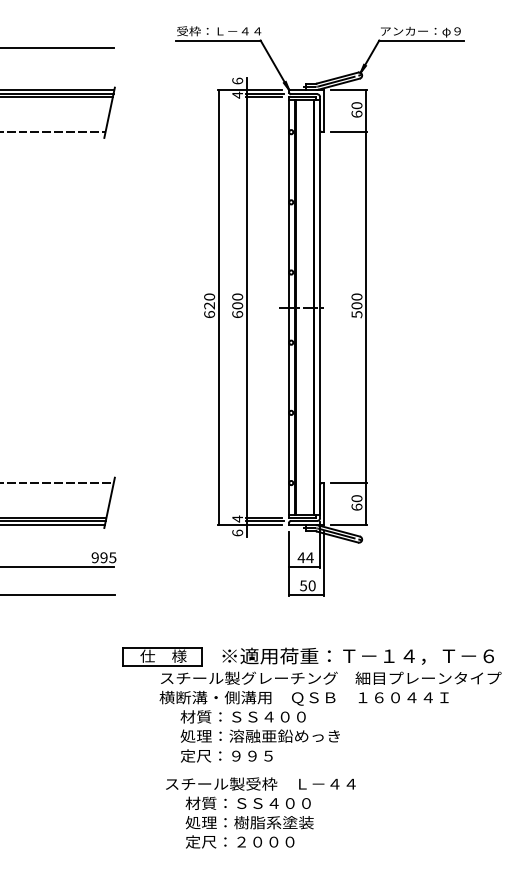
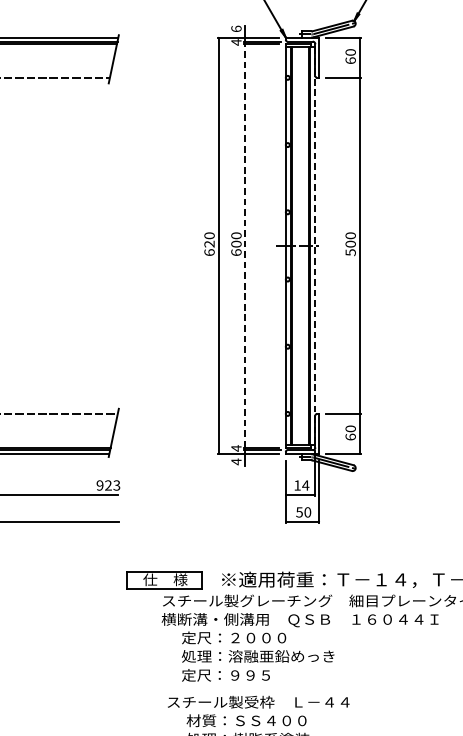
line: (247, 307) -> (245, 245), solid -> dashed
line: (320, 308) -> (315, 246), solid -> dashed
text: (237, 532) -> (236, 461), 6 -> 4
text: (108, 557) -> (112, 485), 995 -> 923
text: (301, 557) -> (297, 485), 44 -> 14
text: (242, 716) -> (241, 637), 材質：ＳＳ４００ -> 定尺：２０００

